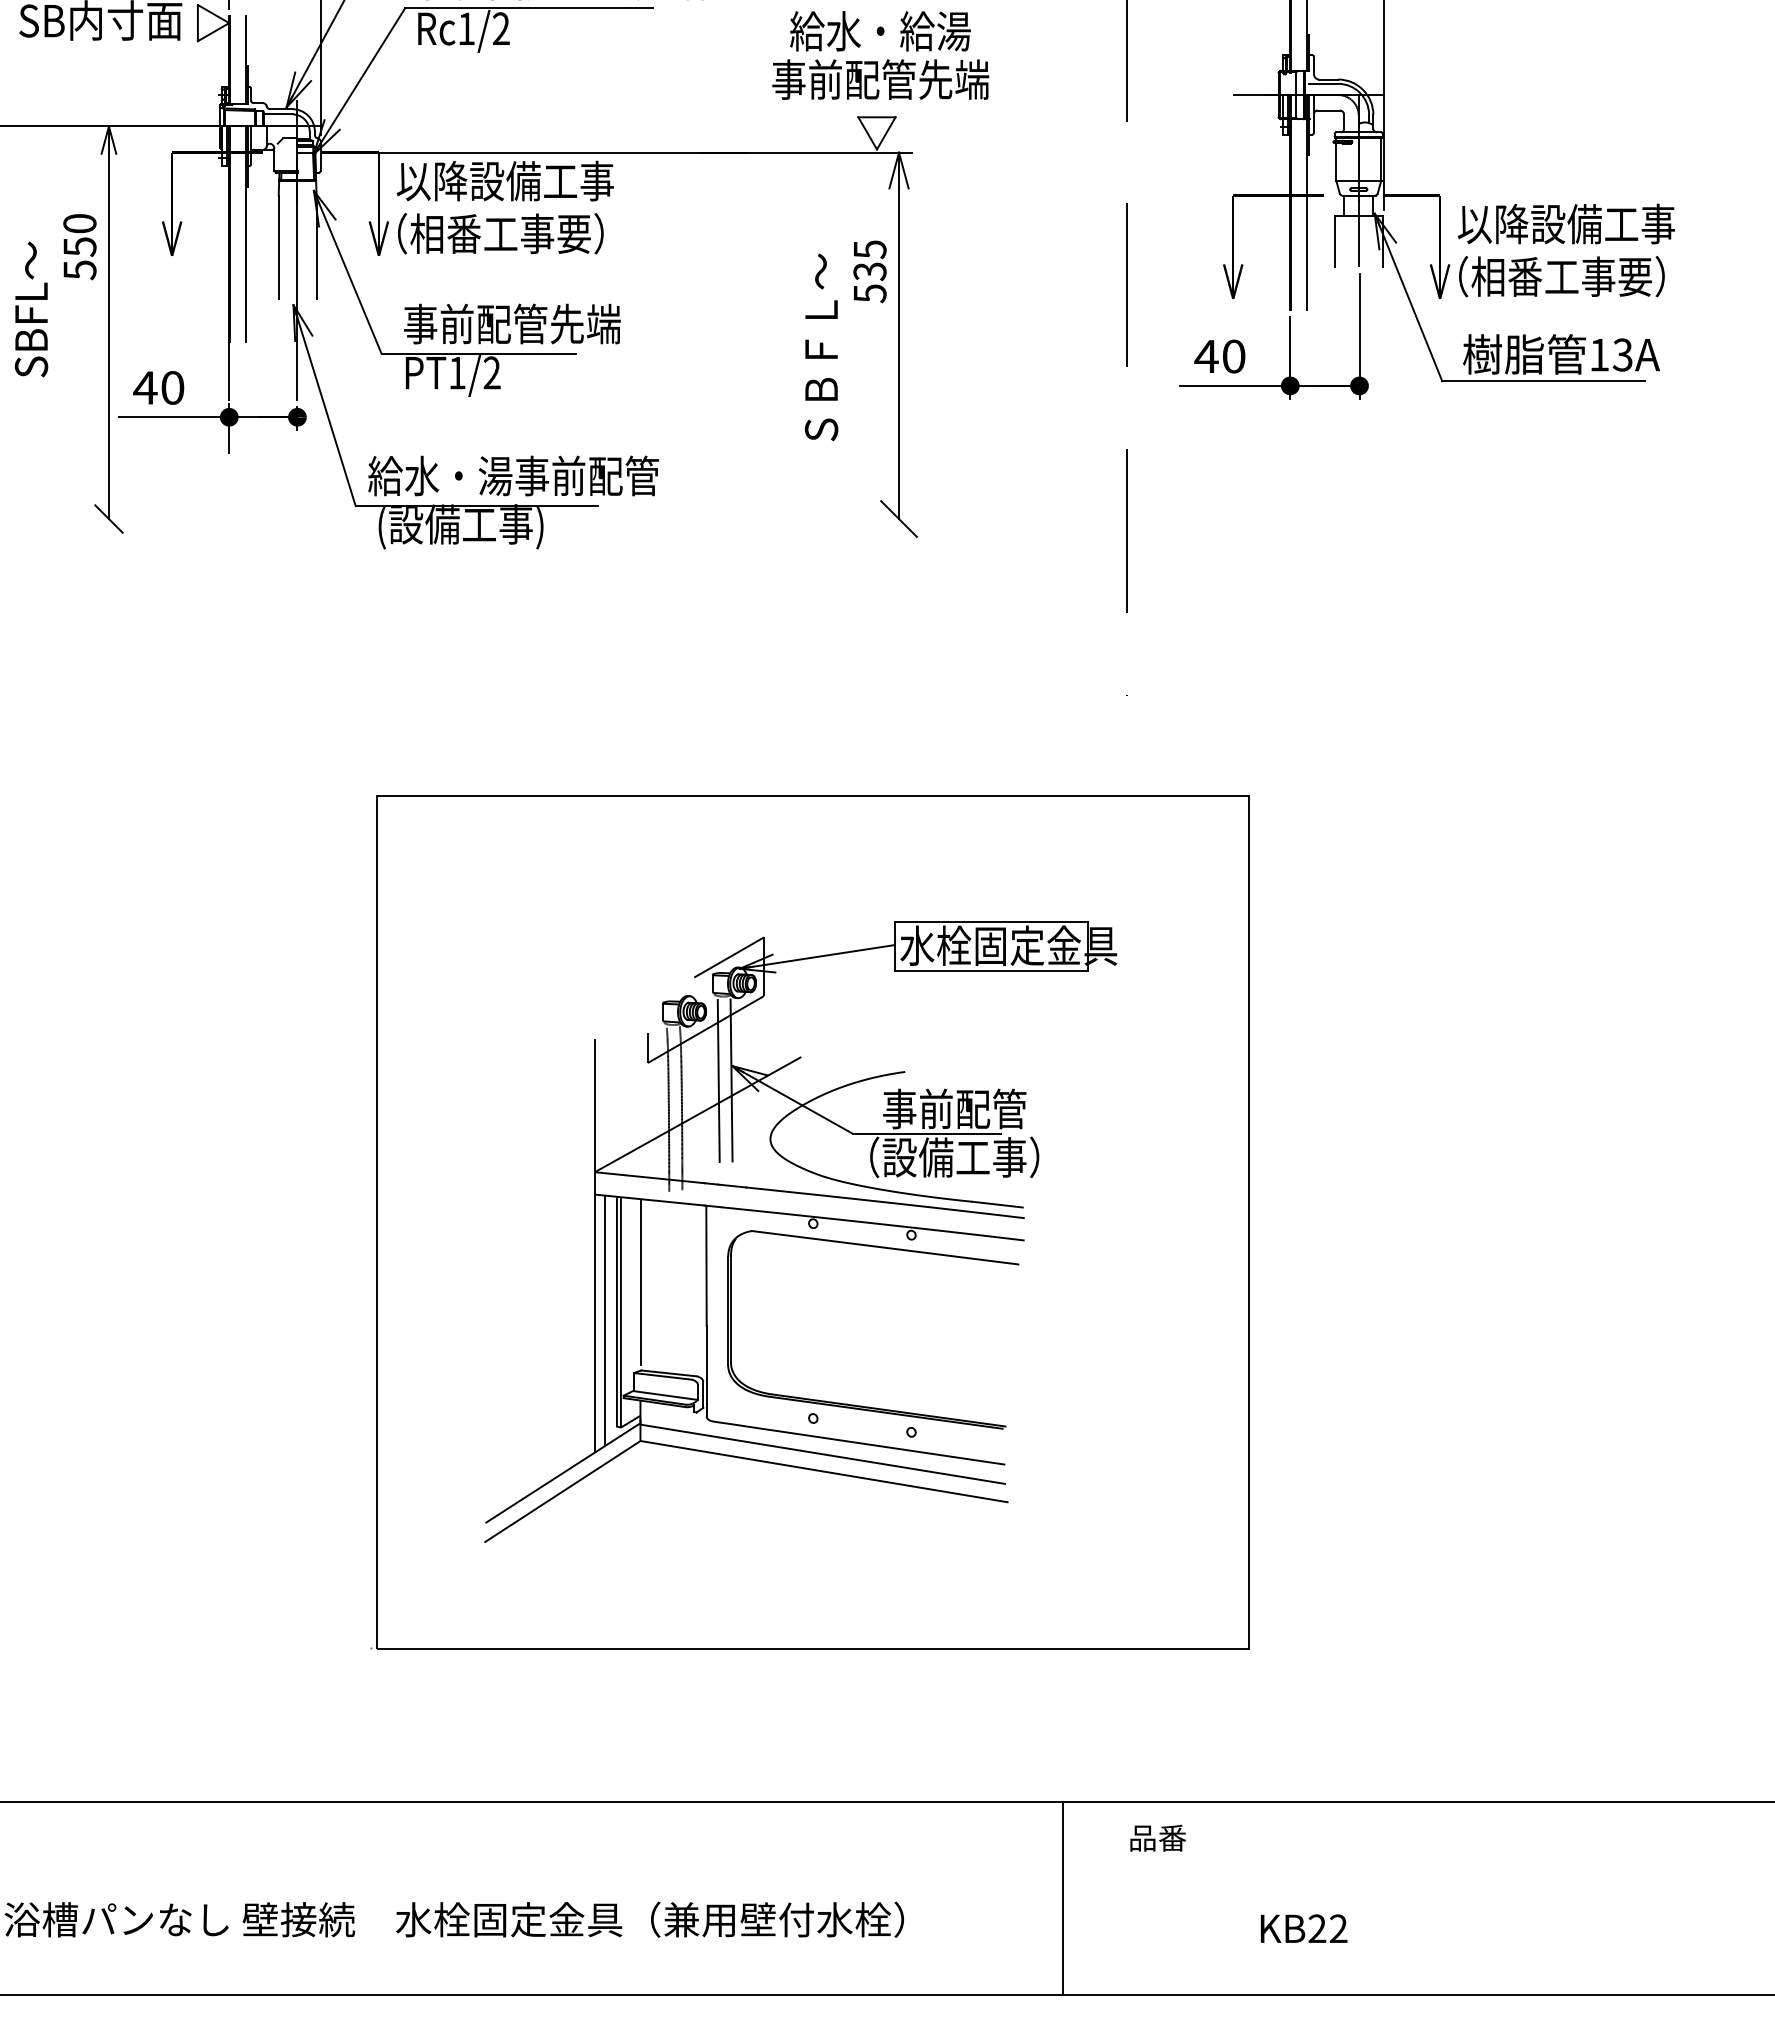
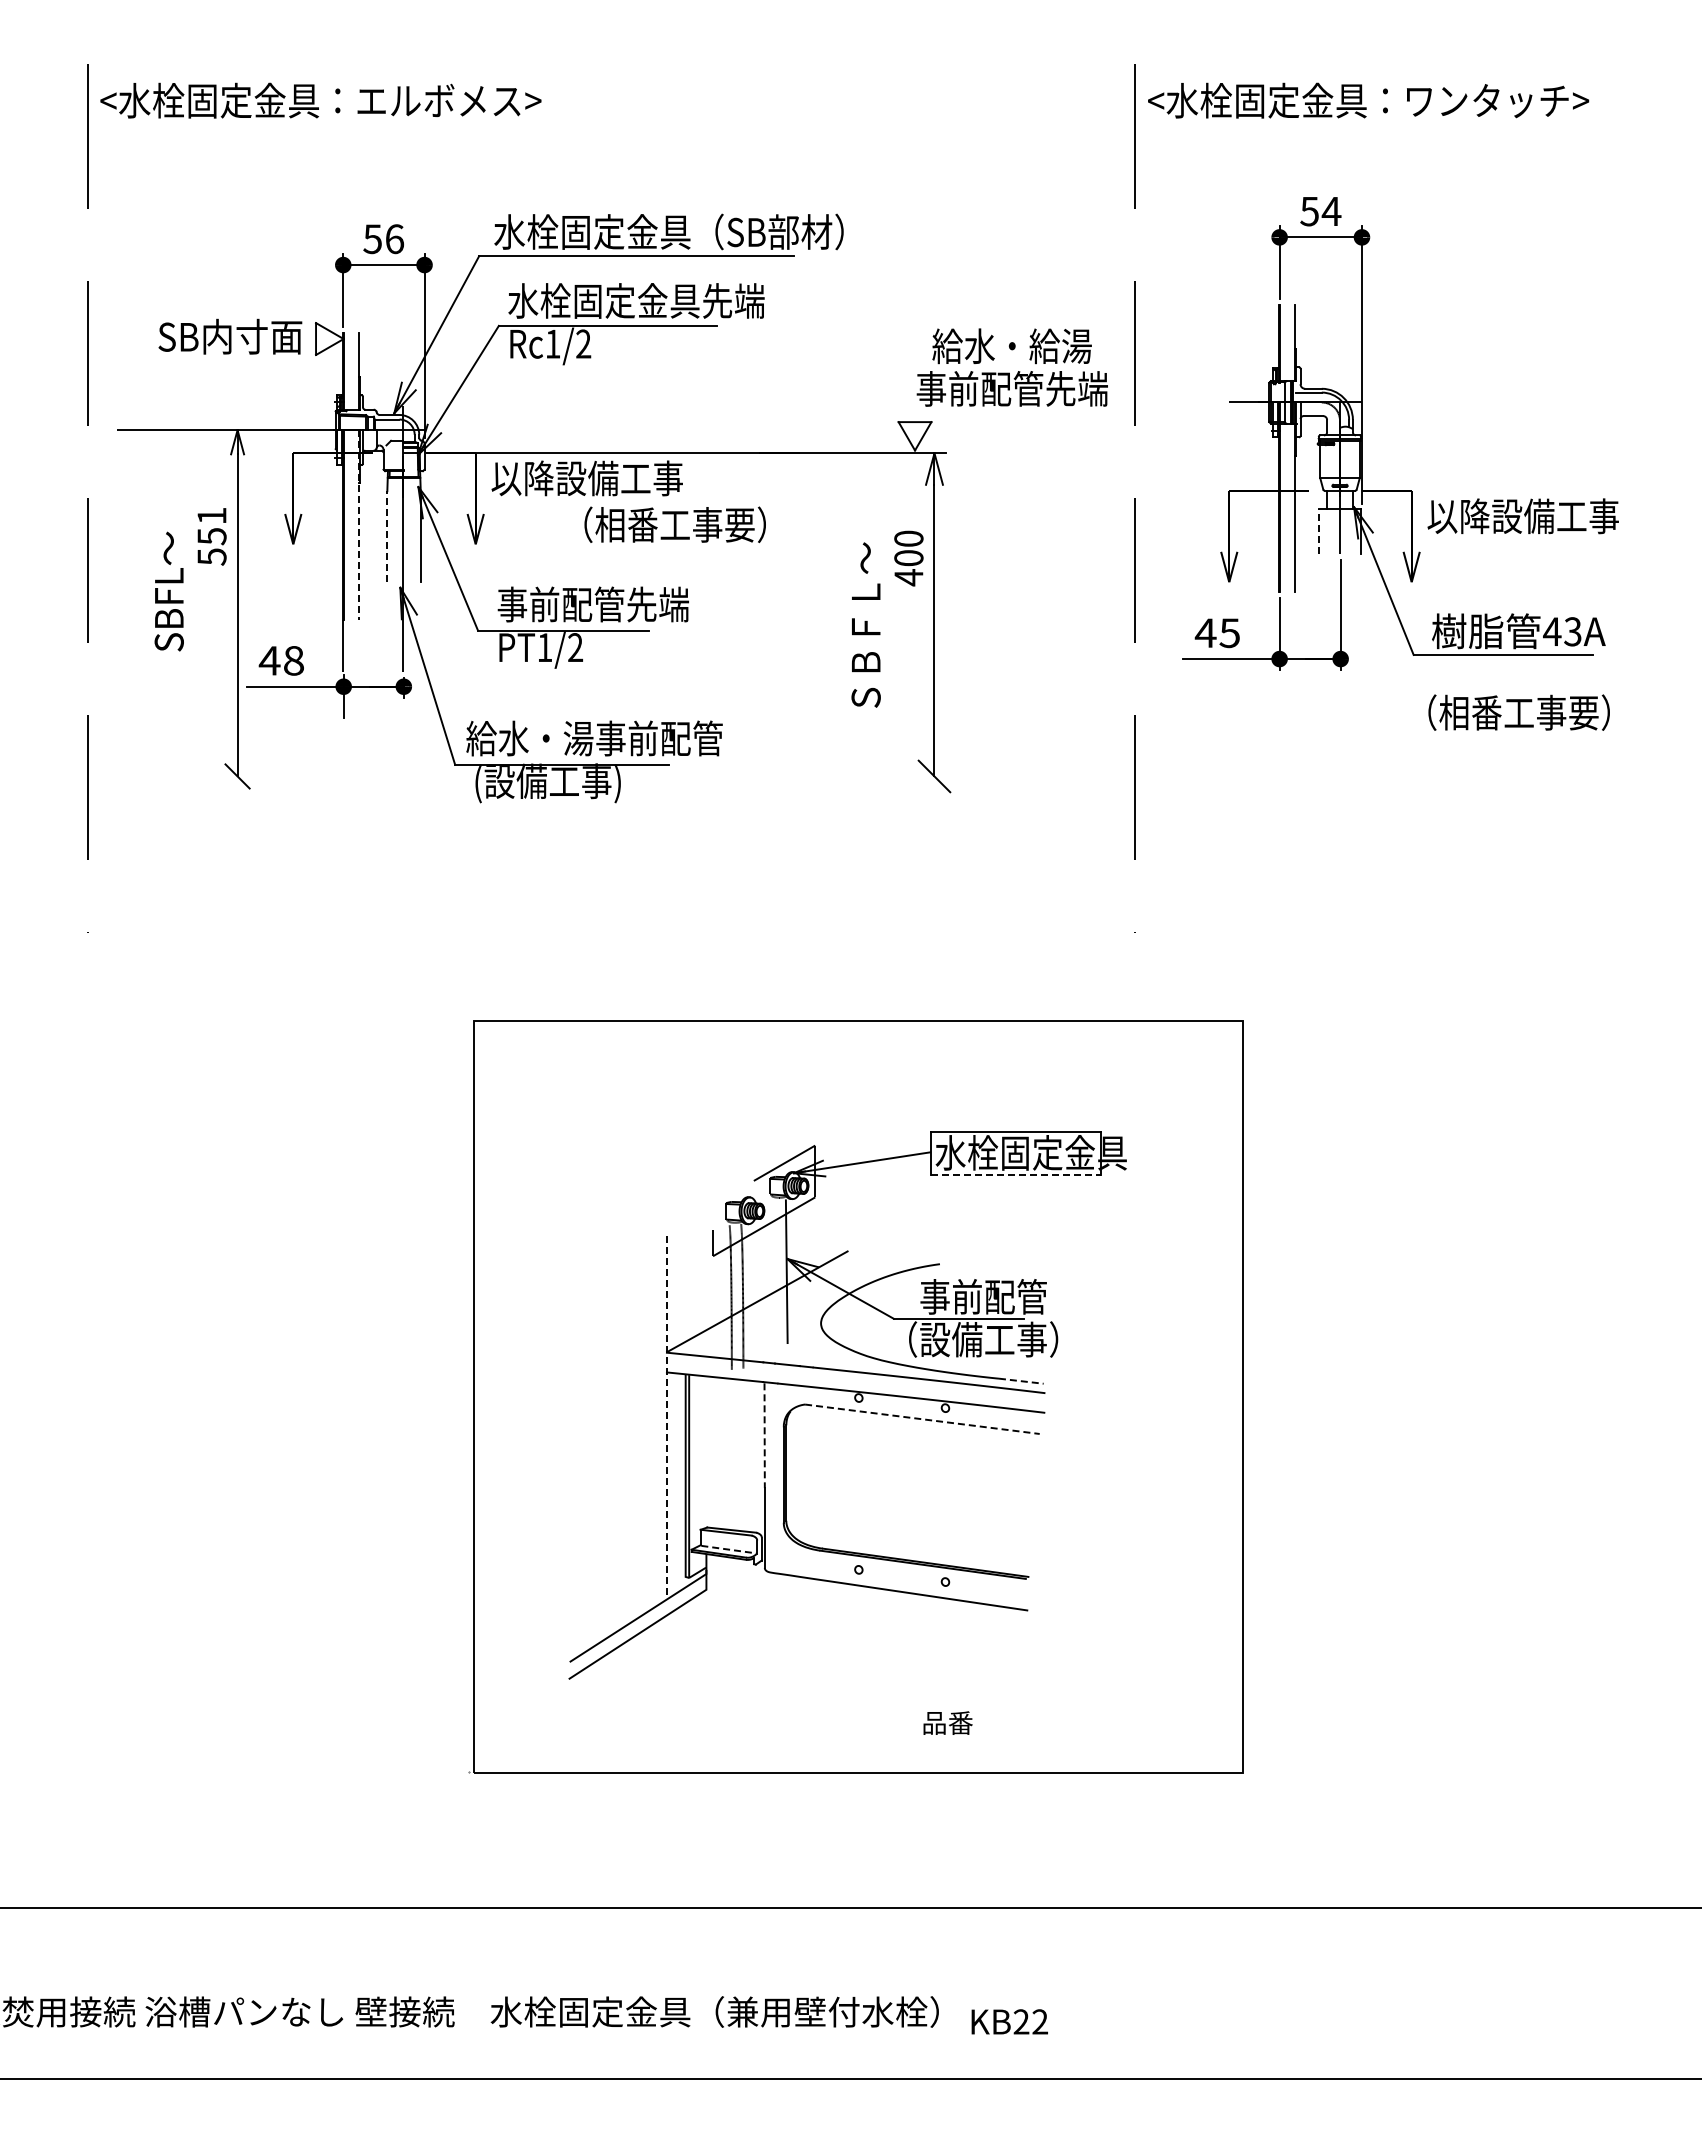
text: (879, 55) -> (1011, 367), moved
text: (79, 223) -> (211, 515), 550 -> 551
text: (499, 233) -> (674, 524), moved
line: (246, 234) -> (358, 525), solid -> dashed
line: (1334, 241) -> (1318, 531), solid -> dashed
line: (278, 246) -> (387, 536), solid -> dashed
text: (869, 271) -> (908, 558), 535 -> 400
text: (1561, 276) -> (1518, 712), moved
text: (1599, 354) -> (1552, 631), 13A -> 43A
text: (1233, 356) -> (1229, 633), 40 -> 45
text: (172, 387) -> (293, 660), 40 -> 48
line: (992, 970) -> (1016, 1174), solid -> dashed
line: (718, 1084) -> (775, 1275), removed
line: (997, 1204) -> (1021, 1381), solid -> dashed
line: (595, 1245) -> (666, 1417), solid -> dashed
line: (885, 1248) -> (922, 1419), solid -> dashed
line: (706, 1267) -> (764, 1436), solid -> dashed
line: (640, 1282) -> (706, 1449), removed
line: (605, 1320) -> (675, 1483), removed
line: (666, 1395) -> (729, 1549), solid -> dashed
line: (821, 1454) -> (866, 1601), removed
line: (824, 1471) -> (868, 1616), removed
text: (1157, 1837) -> (947, 1722), moved
line: (1063, 1897) -> (1079, 1992), removed
text: (1303, 1928) -> (1009, 2021), moved

